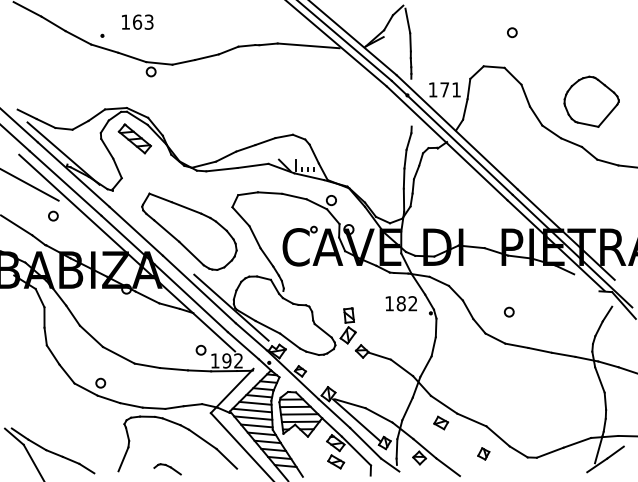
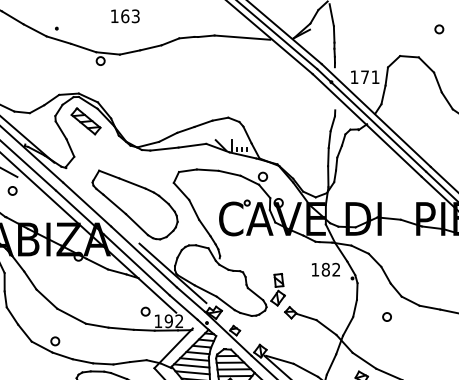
text: (137, 21) -> (125, 15), moved
circle: (512, 32) -> (439, 29), moved
circle: (509, 311) -> (387, 316), moved

